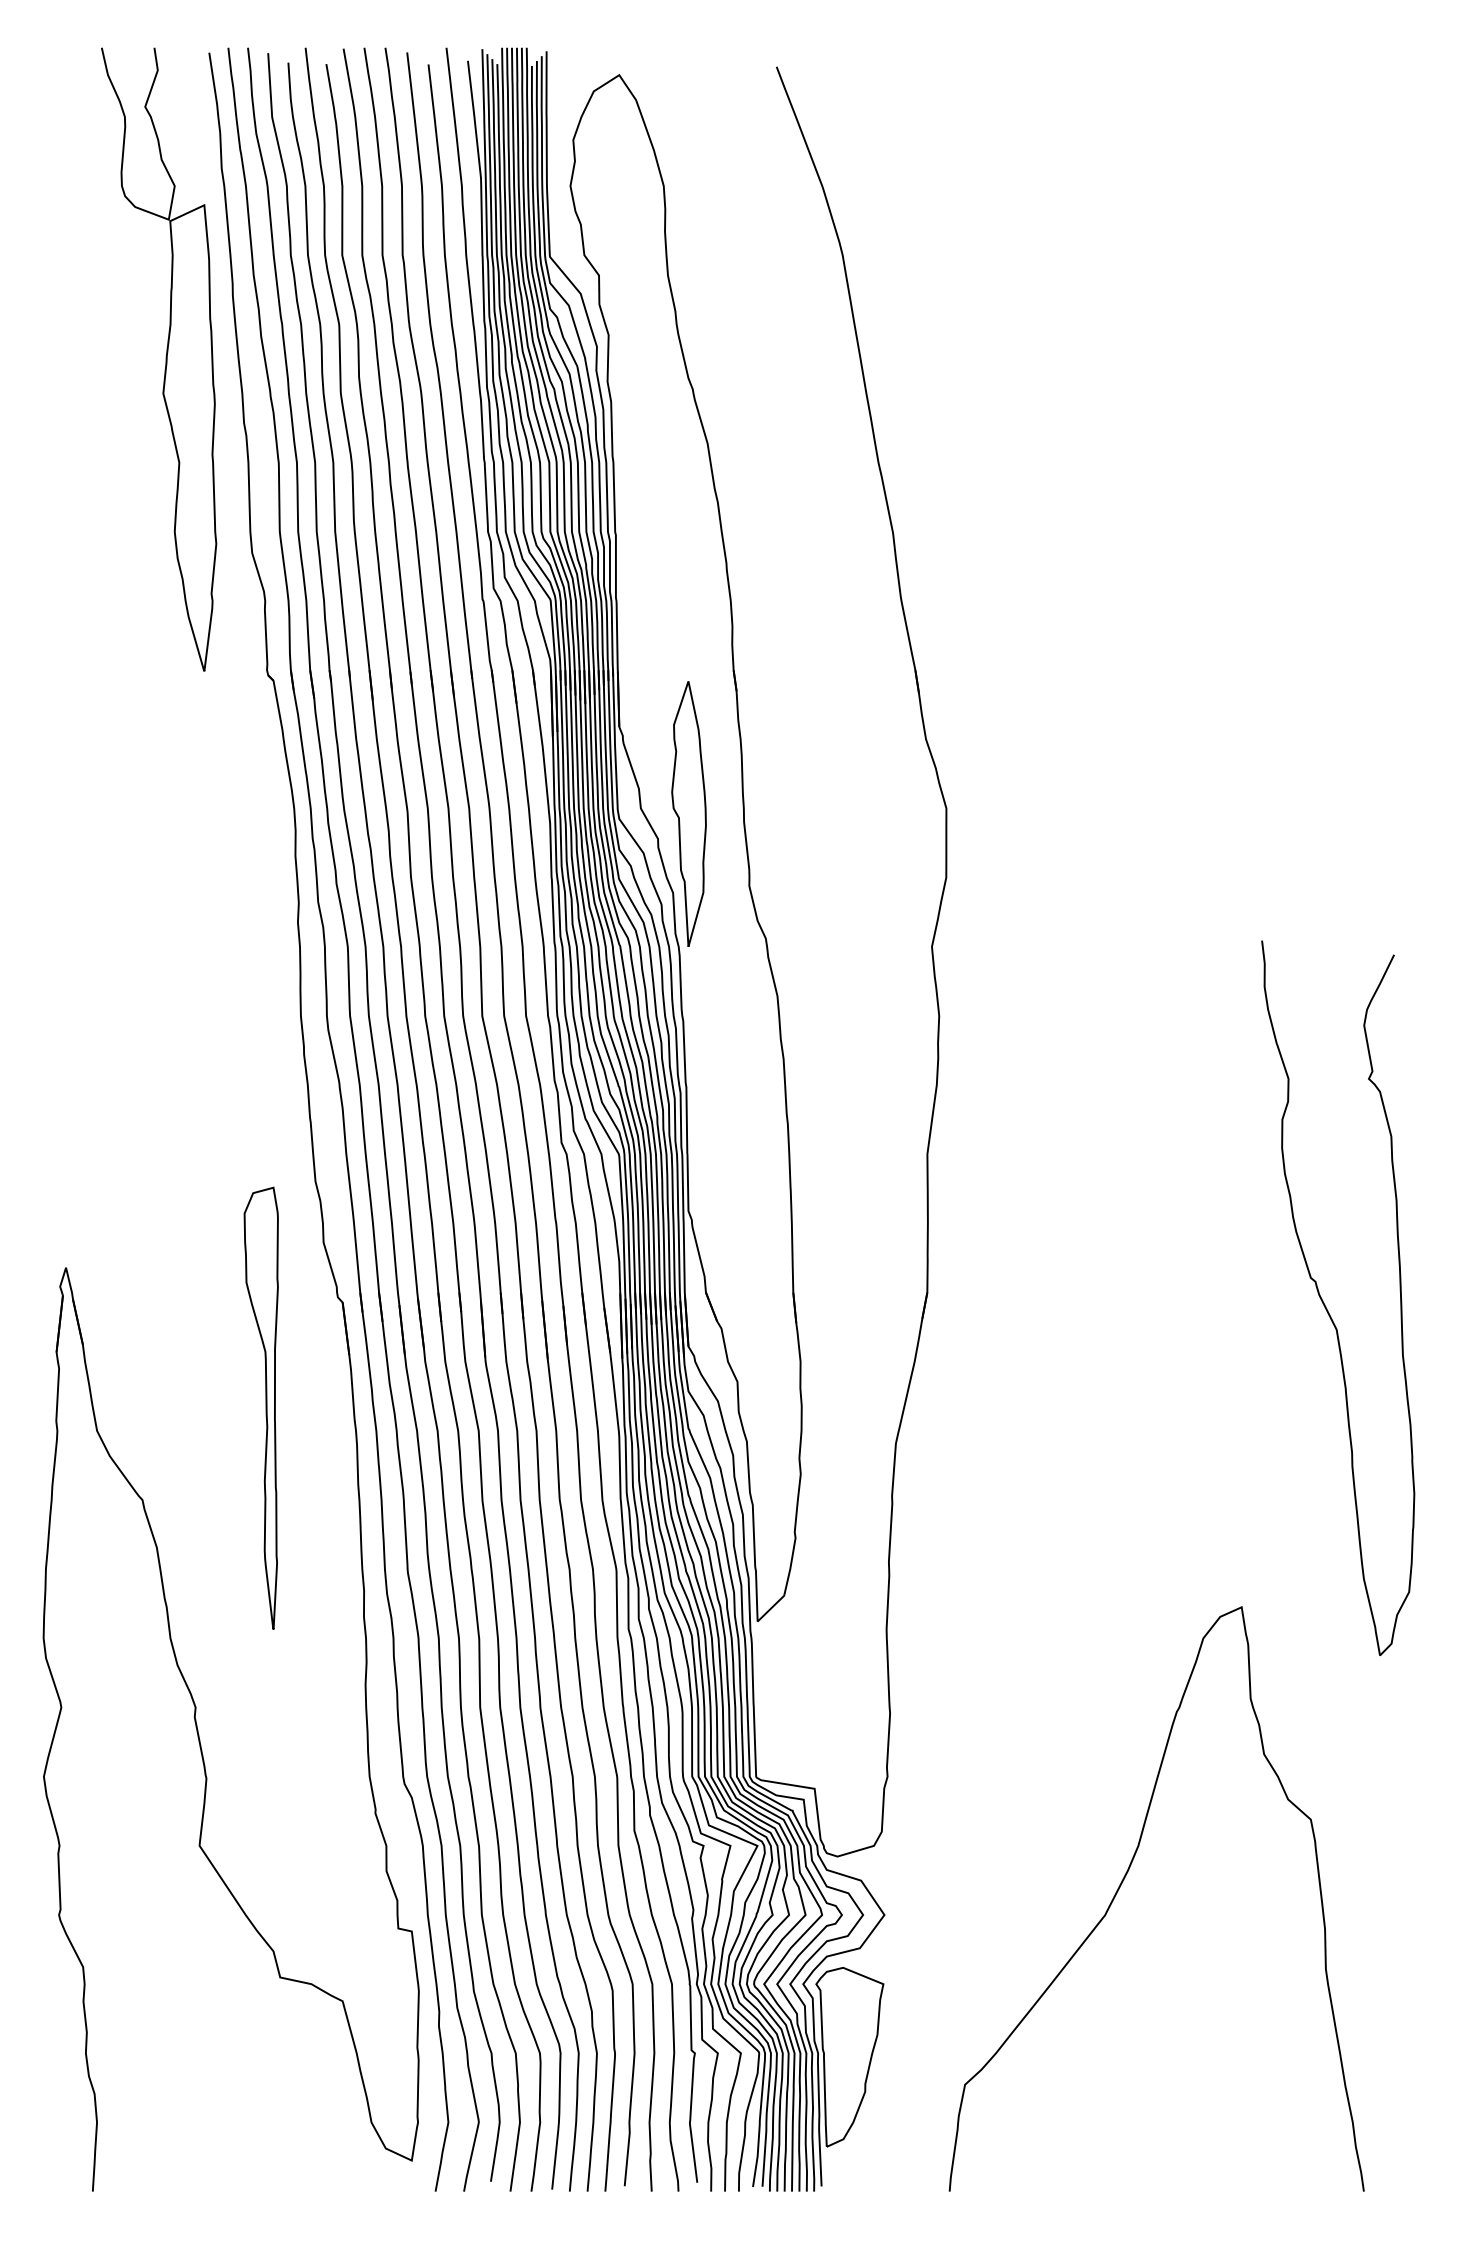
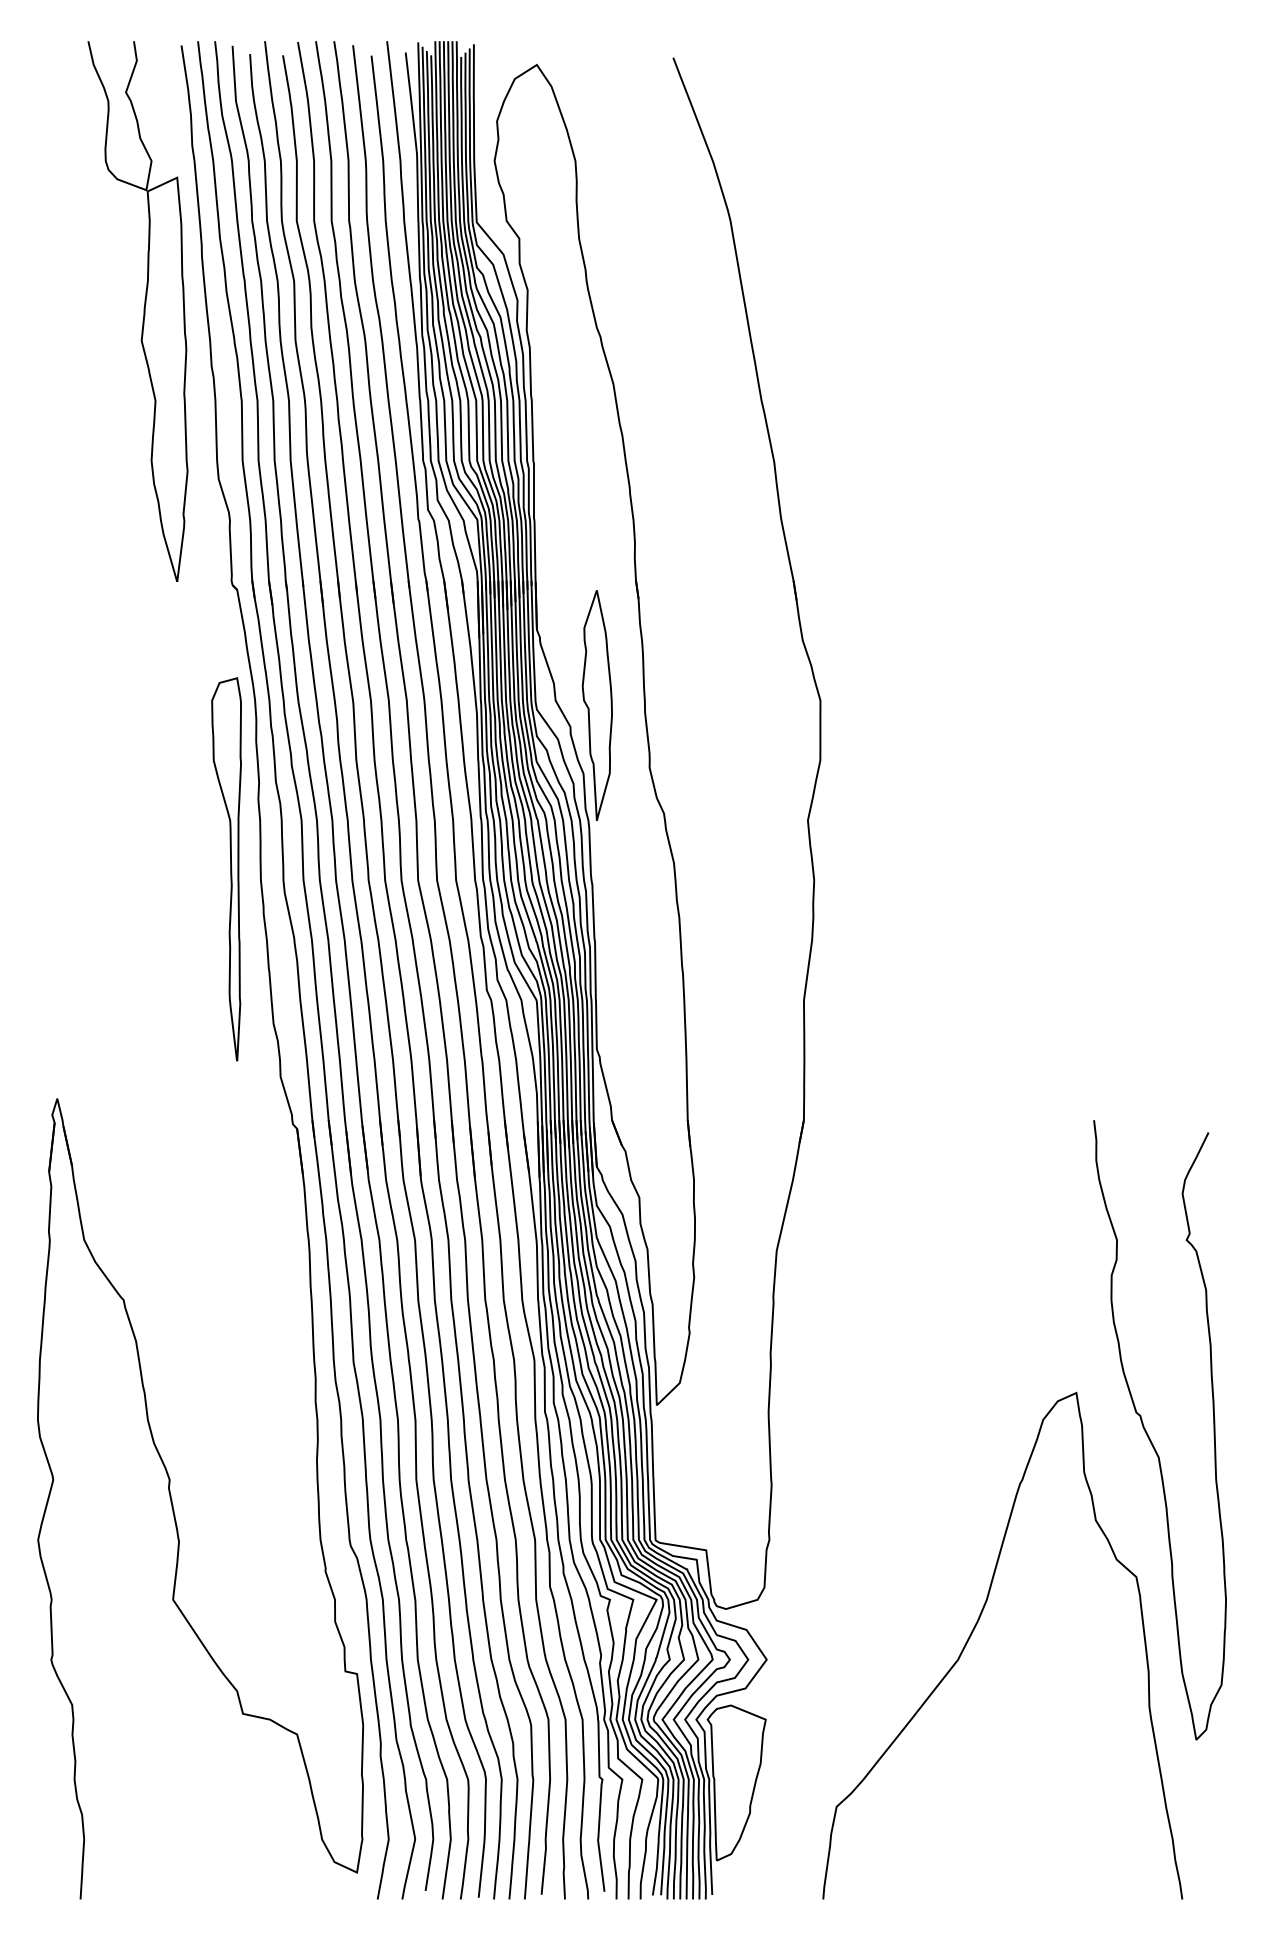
curve: (1325, 1304) -> (1149, 1435), moved
part: (260, 1407) -> (225, 868), moved

